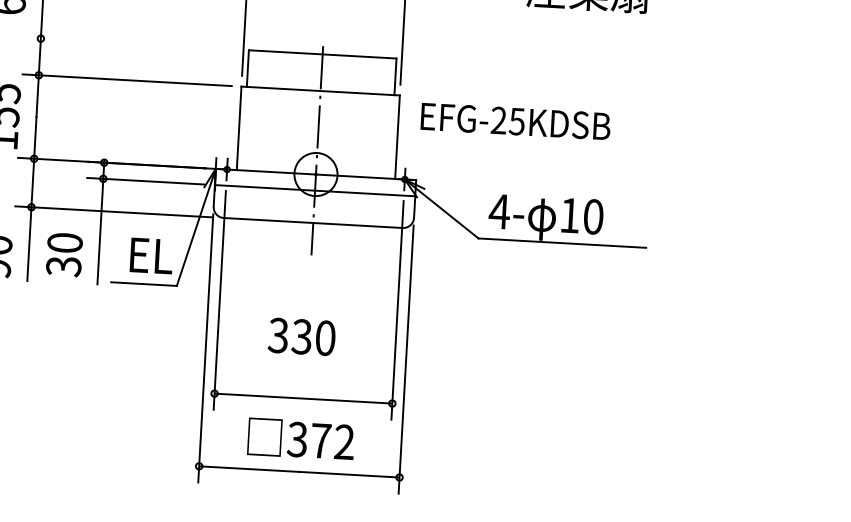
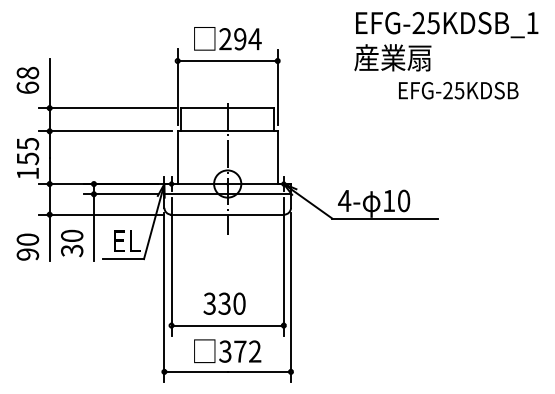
line: (132, 44) -> (107, 108), added
text: (515, 121) -> (458, 90), moved
text: (301, 336) -> (224, 303), moved

